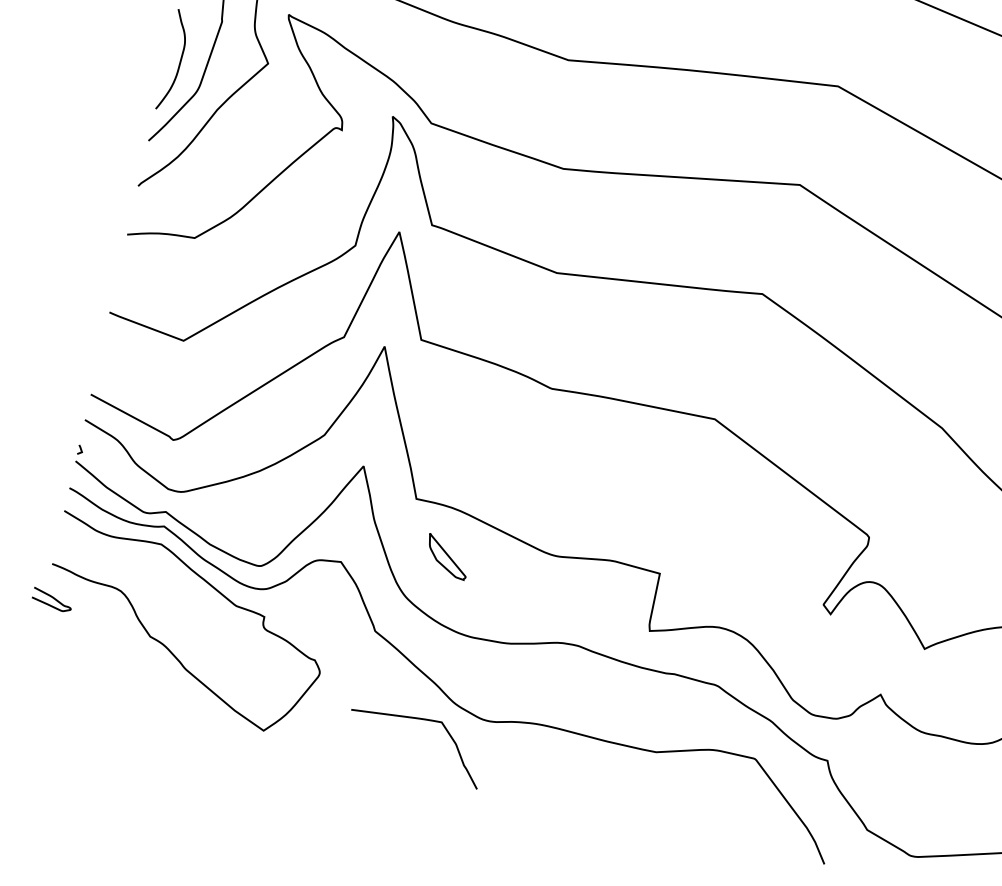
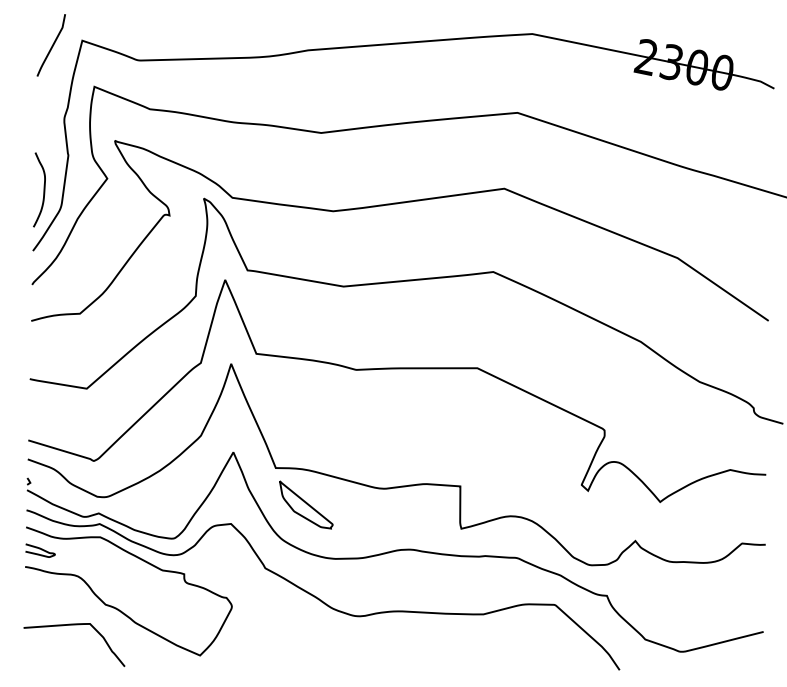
part: (447, 556) -> (306, 504), size x1.67
curve: (52, 598) -> (40, 549), moved
curve: (420, 720) -> (74, 625), moved

